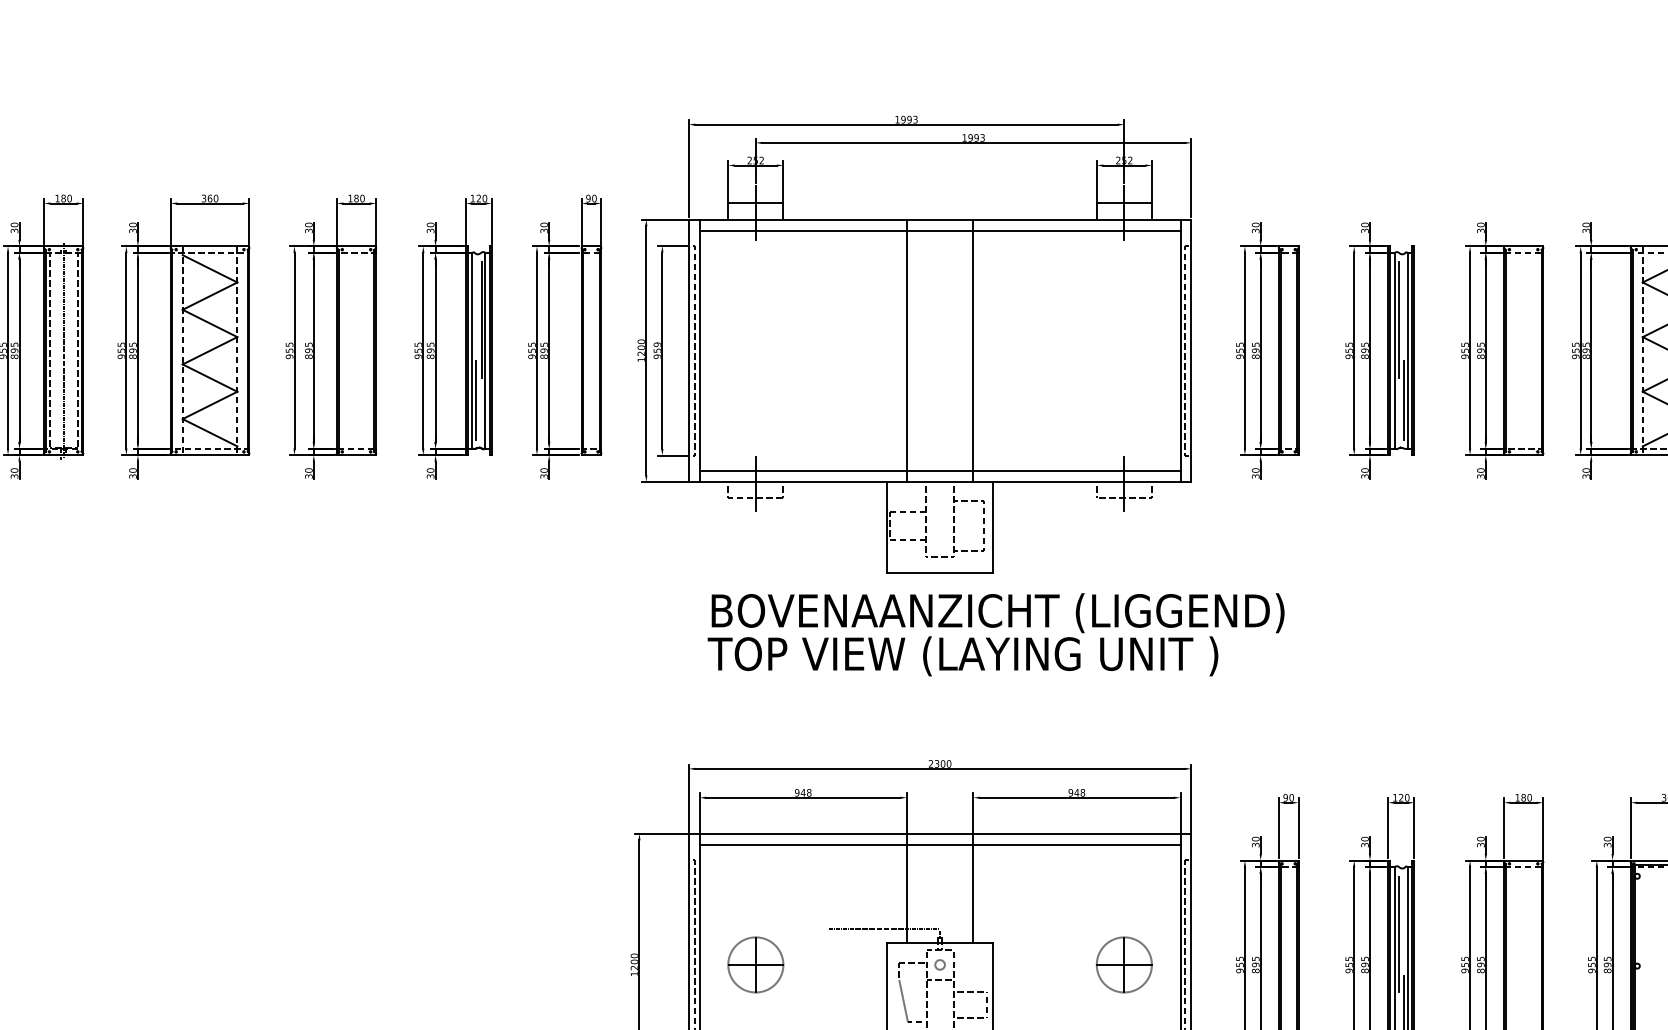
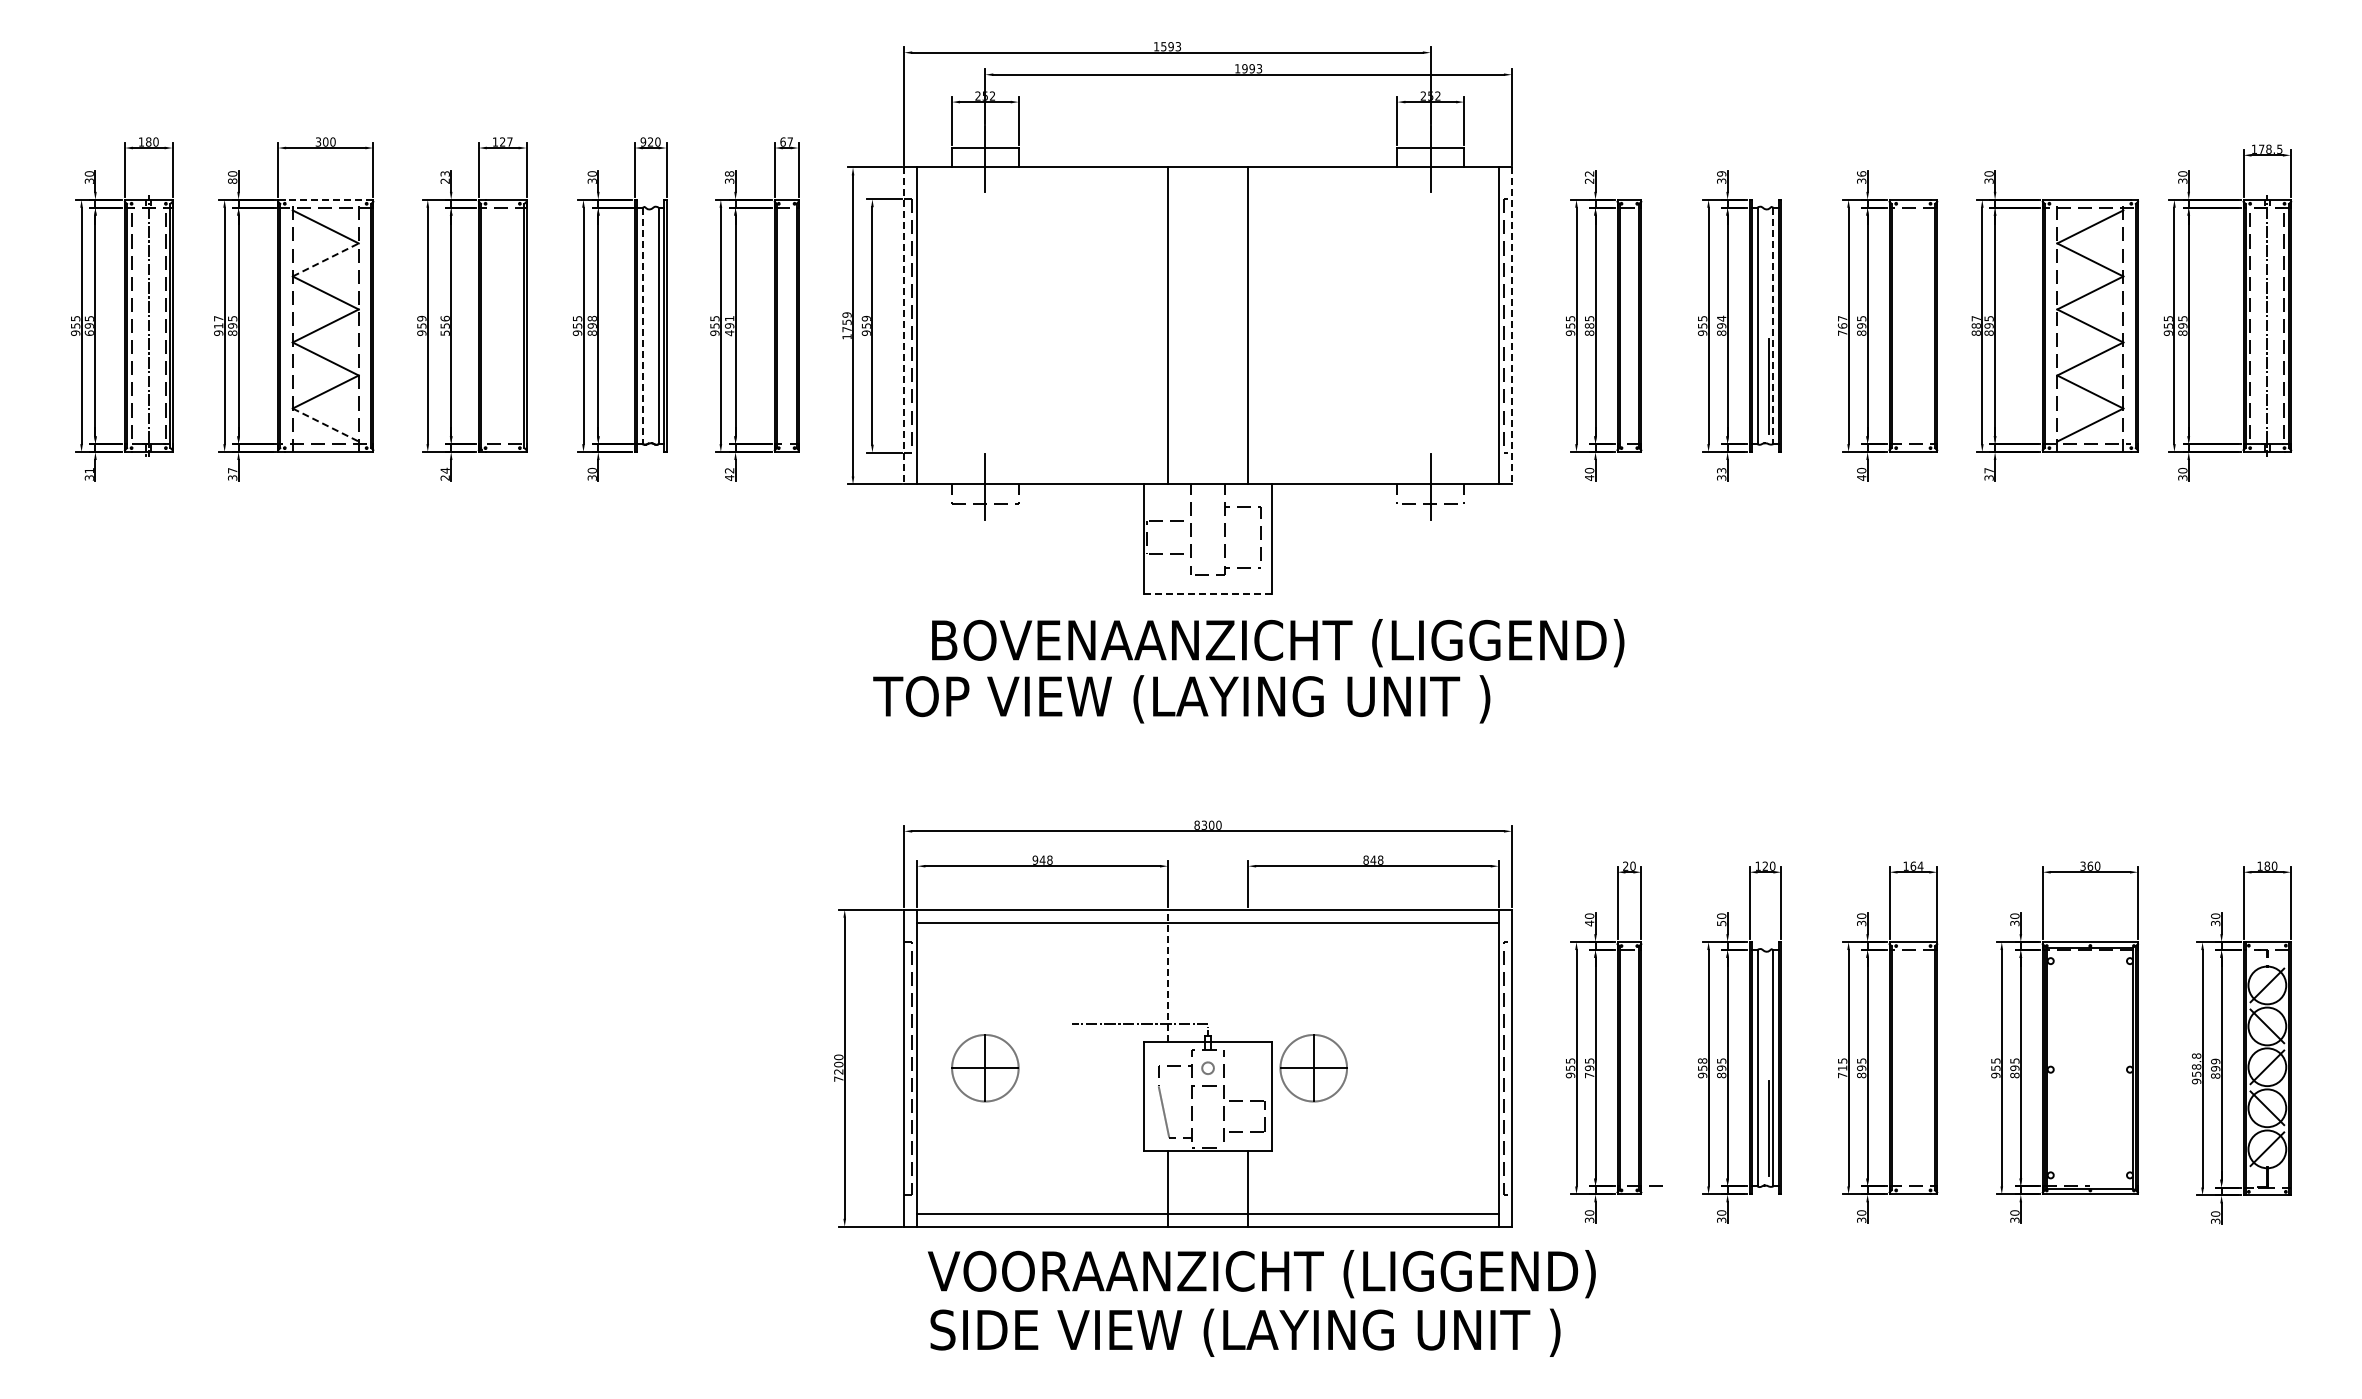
text: (903, 119) -> (1163, 46), 1993 -> 1593
text: (209, 198) -> (325, 141), 360 -> 300
text: (359, 198) -> (506, 141), 180 -> 127
text: (472, 198) -> (643, 141), 120 -> 920
text: (591, 198) -> (786, 141), 90 -> 67
text: (544, 224) -> (729, 173), 30 -> 38
text: (1364, 224) -> (1721, 173), 30 -> 39
text: (1480, 224) -> (1861, 173), 30 -> 36
text: (308, 227) -> (444, 177), 30 -> 23
text: (1255, 227) -> (1589, 177), 30 -> 22
text: (132, 230) -> (232, 180), 30 -> 80
line: (939, 230) -> (1207, 180), removed
line: (212, 246) -> (328, 199), solid -> dashed
line: (209, 295) -> (325, 259), solid -> dashed
line: (481, 319) -> (653, 288), removed
line: (1398, 319) -> (1762, 288), removed
text: (289, 344) -> (421, 318), 955 -> 959
text: (429, 344) -> (591, 318), 895 -> 898
text: (1364, 344) -> (1721, 318), 895 -> 894
text: (121, 347) -> (218, 322), 955 -> 917
text: (640, 347) -> (846, 322), 1200 -> 1759
text: (308, 350) -> (444, 325), 895 -> 556
text: (1255, 350) -> (1589, 325), 895 -> 885
text: (1465, 350) -> (1842, 325), 955 -> 767
text: (1575, 350) -> (1975, 325), 955 -> 887
line: (472, 351) -> (642, 326), solid -> dashed
text: (544, 351) -> (729, 326), 895 -> 491
line: (688, 351) -> (904, 326), solid -> dashed
line: (1191, 351) -> (1511, 326), solid -> dashed
line: (1407, 351) -> (1773, 326), solid -> dashed
text: (13, 356) -> (88, 332), 895 -> 695
line: (476, 400) -> (647, 385), removed
line: (209, 433) -> (325, 425), solid -> dashed
text: (13, 470) -> (88, 470), 30 -> 31
text: (132, 470) -> (232, 470), 30 -> 37
text: (1364, 470) -> (1721, 470), 30 -> 33
text: (1585, 470) -> (1988, 470), 30 -> 37
line: (939, 471) -> (1207, 471), removed
text: (308, 472) -> (444, 473), 30 -> 24
text: (544, 472) -> (729, 473), 30 -> 42
text: (1255, 476) -> (1589, 477), 30 -> 40
text: (1480, 476) -> (1861, 477), 30 -> 40
line: (939, 572) -> (1207, 594), solid -> dashed
text: (962, 656) -> (1181, 699), moved
text: (930, 763) -> (1196, 824), 2300 -> 8300
text: (1070, 792) -> (1365, 859), 948 -> 848
text: (1285, 797) -> (1625, 865), 90 -> 20
text: (1526, 797) -> (1916, 865), 180 -> 164
text: (1255, 845) -> (1589, 923), 30 -> 40
text: (1364, 845) -> (1721, 923), 30 -> 50
line: (906, 888) -> (1167, 975), solid -> dashed
line: (973, 888) -> (1248, 975), removed
line: (1398, 933) -> (1762, 1030), removed
text: (1349, 958) -> (1702, 1060), 955 -> 958
part: (1124, 965) -> (1313, 1068), moved
text: (1465, 967) -> (1842, 1071), 955 -> 715
text: (1255, 970) -> (1589, 1075), 895 -> 795
text: (634, 973) -> (838, 1078), 1200 -> 7200

